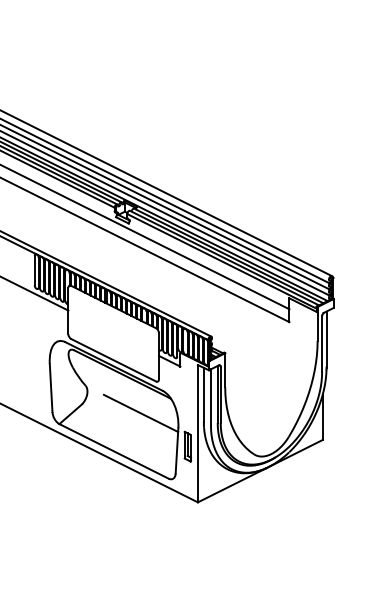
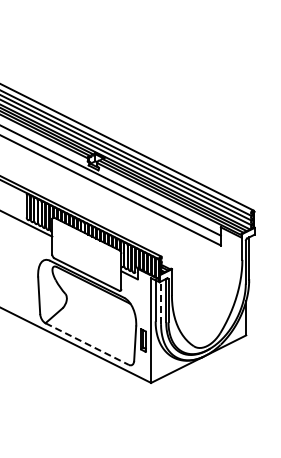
line: (211, 396) -> (161, 302), solid -> dashed
line: (140, 412) -> (107, 314), removed
line: (114, 451) -> (87, 344), solid -> dashed

